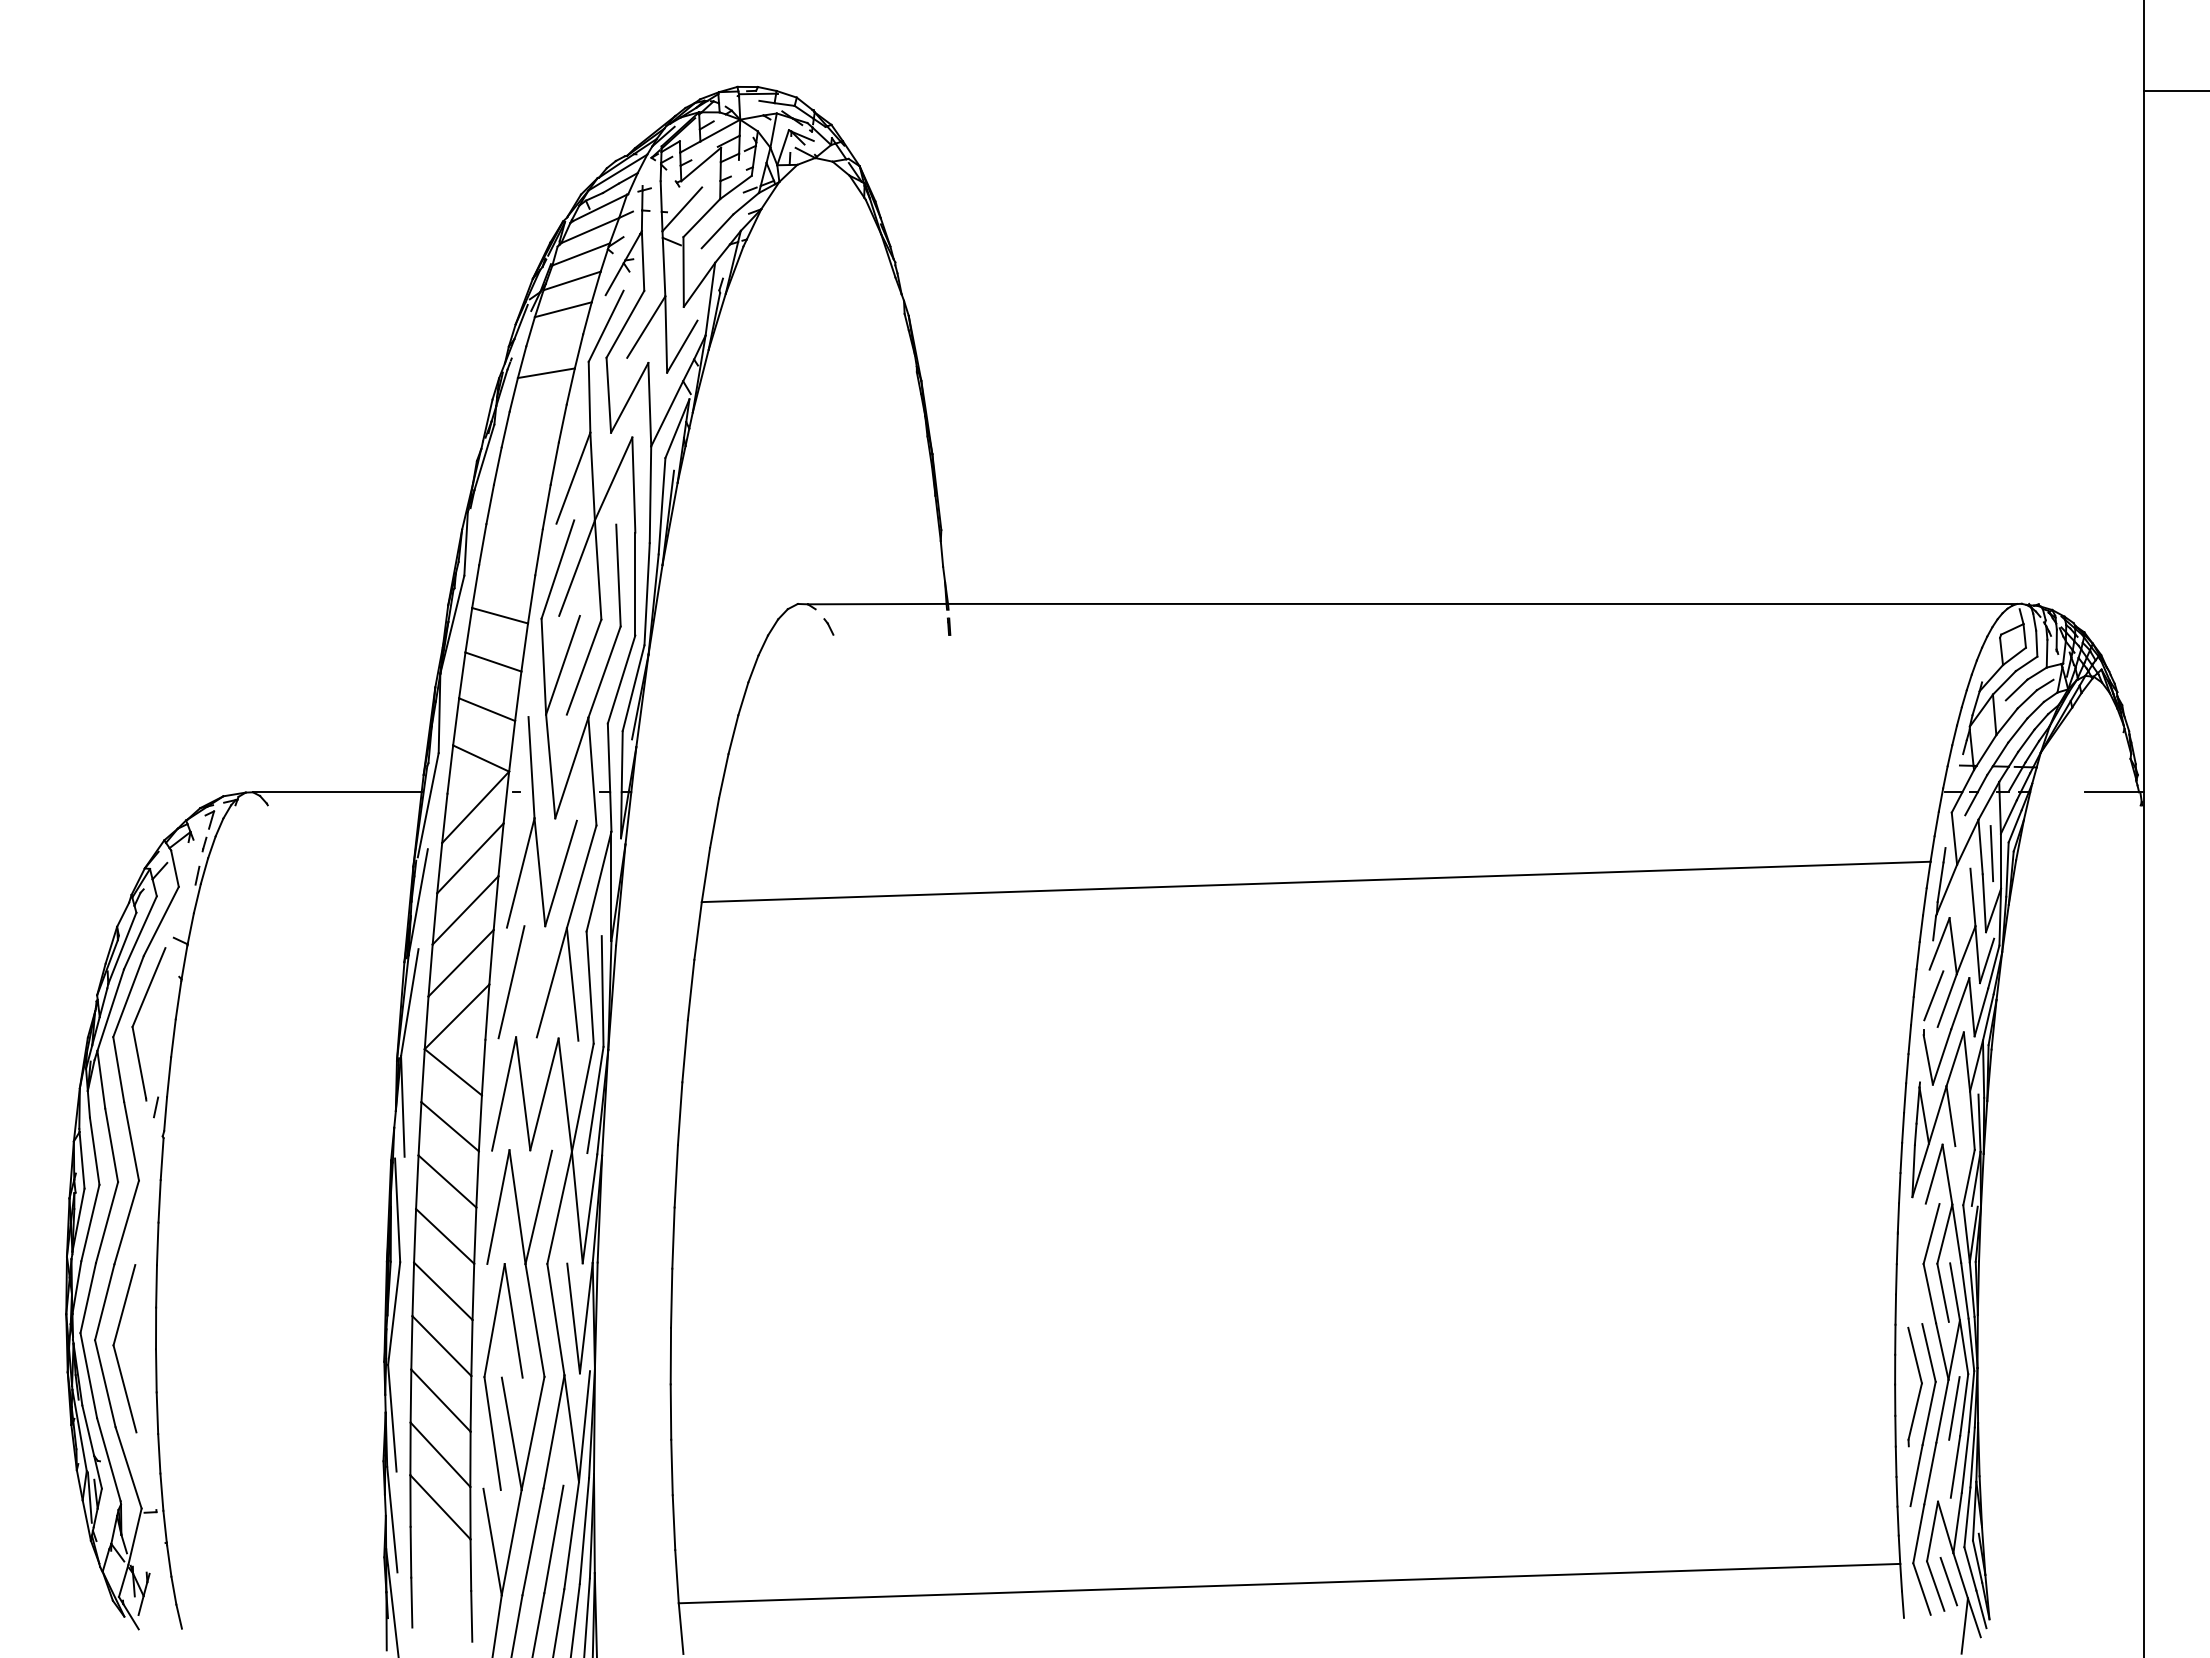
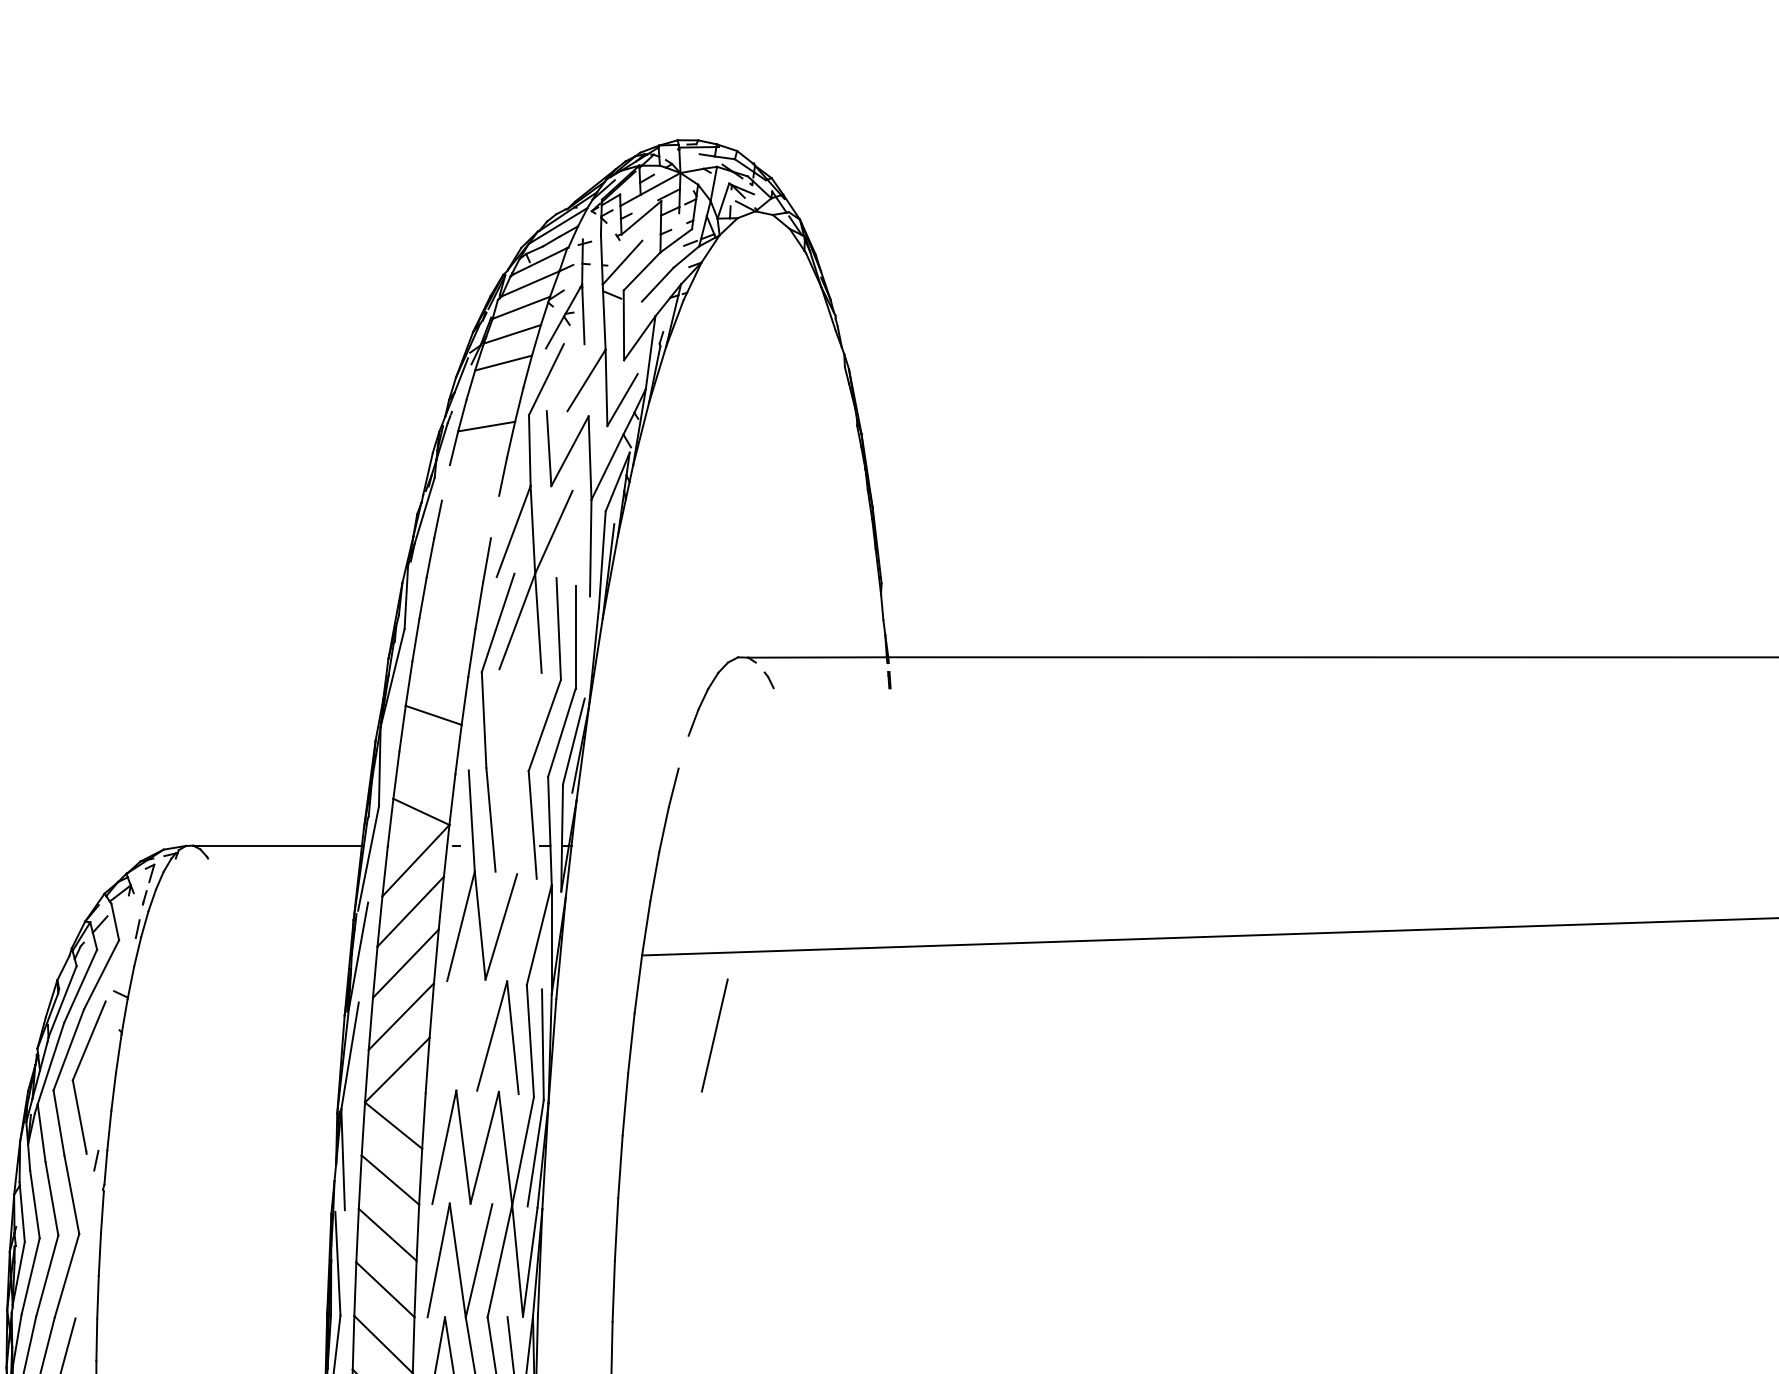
line: (625, 323) -> (565, 376), removed
line: (505, 429) -> (445, 482), removed
line: (554, 463) -> (494, 516), removed
line: (633, 484) -> (573, 537), removed
line: (646, 594) -> (586, 647), removed
line: (500, 615) -> (440, 668), removed
line: (562, 664) -> (502, 717), removed
line: (583, 666) -> (523, 719), removed
line: (743, 698) -> (683, 751), removed
line: (487, 709) -> (427, 762), removed
line: (571, 767) -> (511, 820), removed
line: (581, 876) -> (521, 929), removed
line: (511, 982) -> (714, 1035), moved

